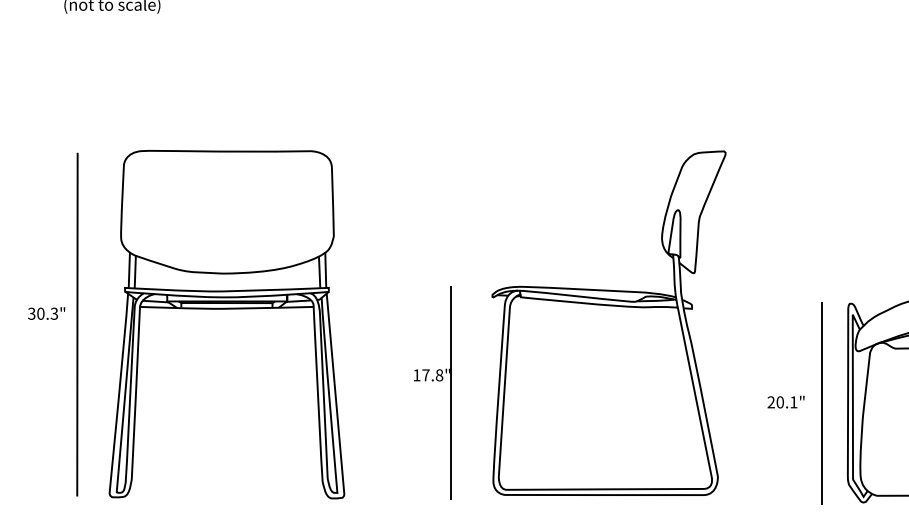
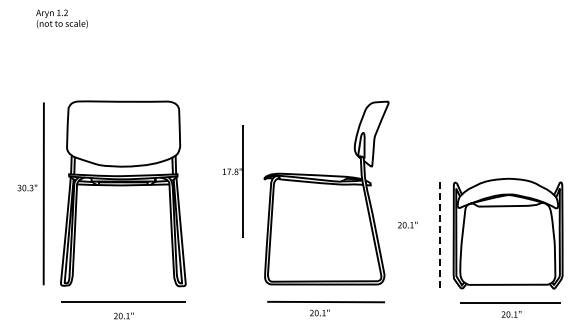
part: (432, 380) -> (232, 174), moved
text: (785, 401) -> (407, 224), moved
line: (821, 404) -> (439, 236), solid -> dashed

